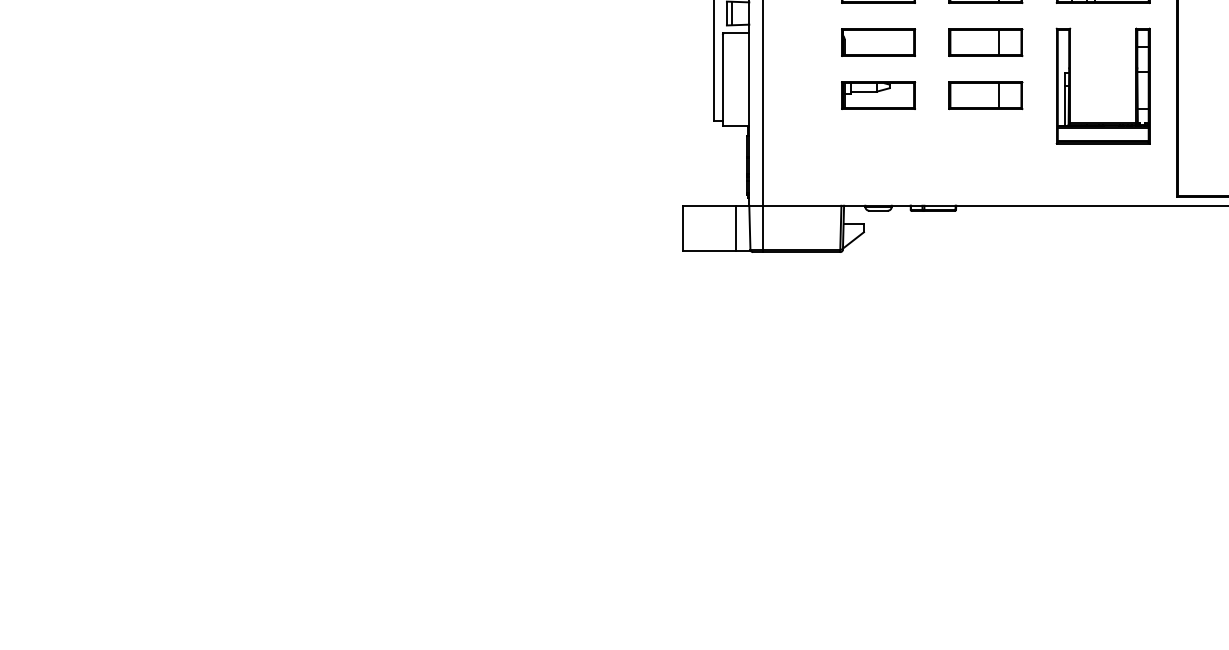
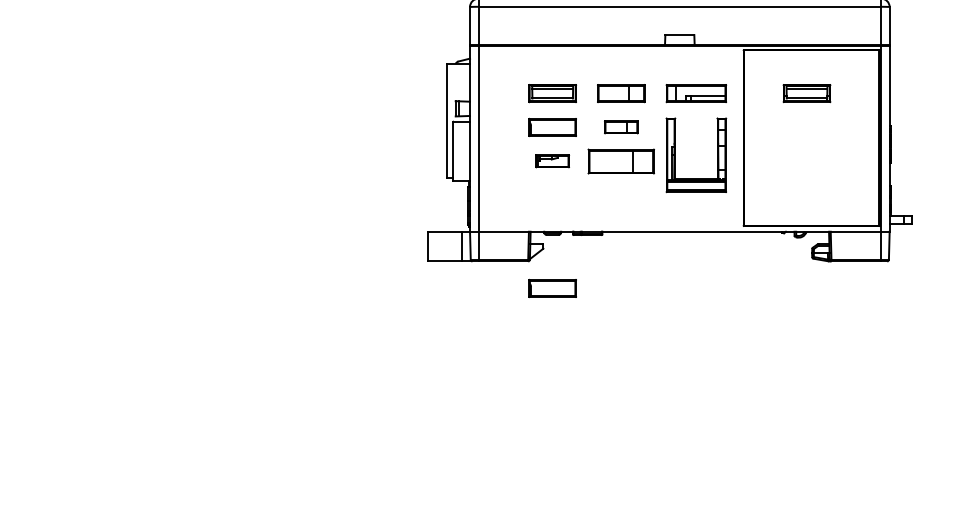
part: (986, 41) -> (621, 126), size x0.7
part: (878, 94) -> (552, 160), size x0.7
part: (986, 94) -> (621, 160), size x1.4
part: (878, 292) -> (552, 287), added

